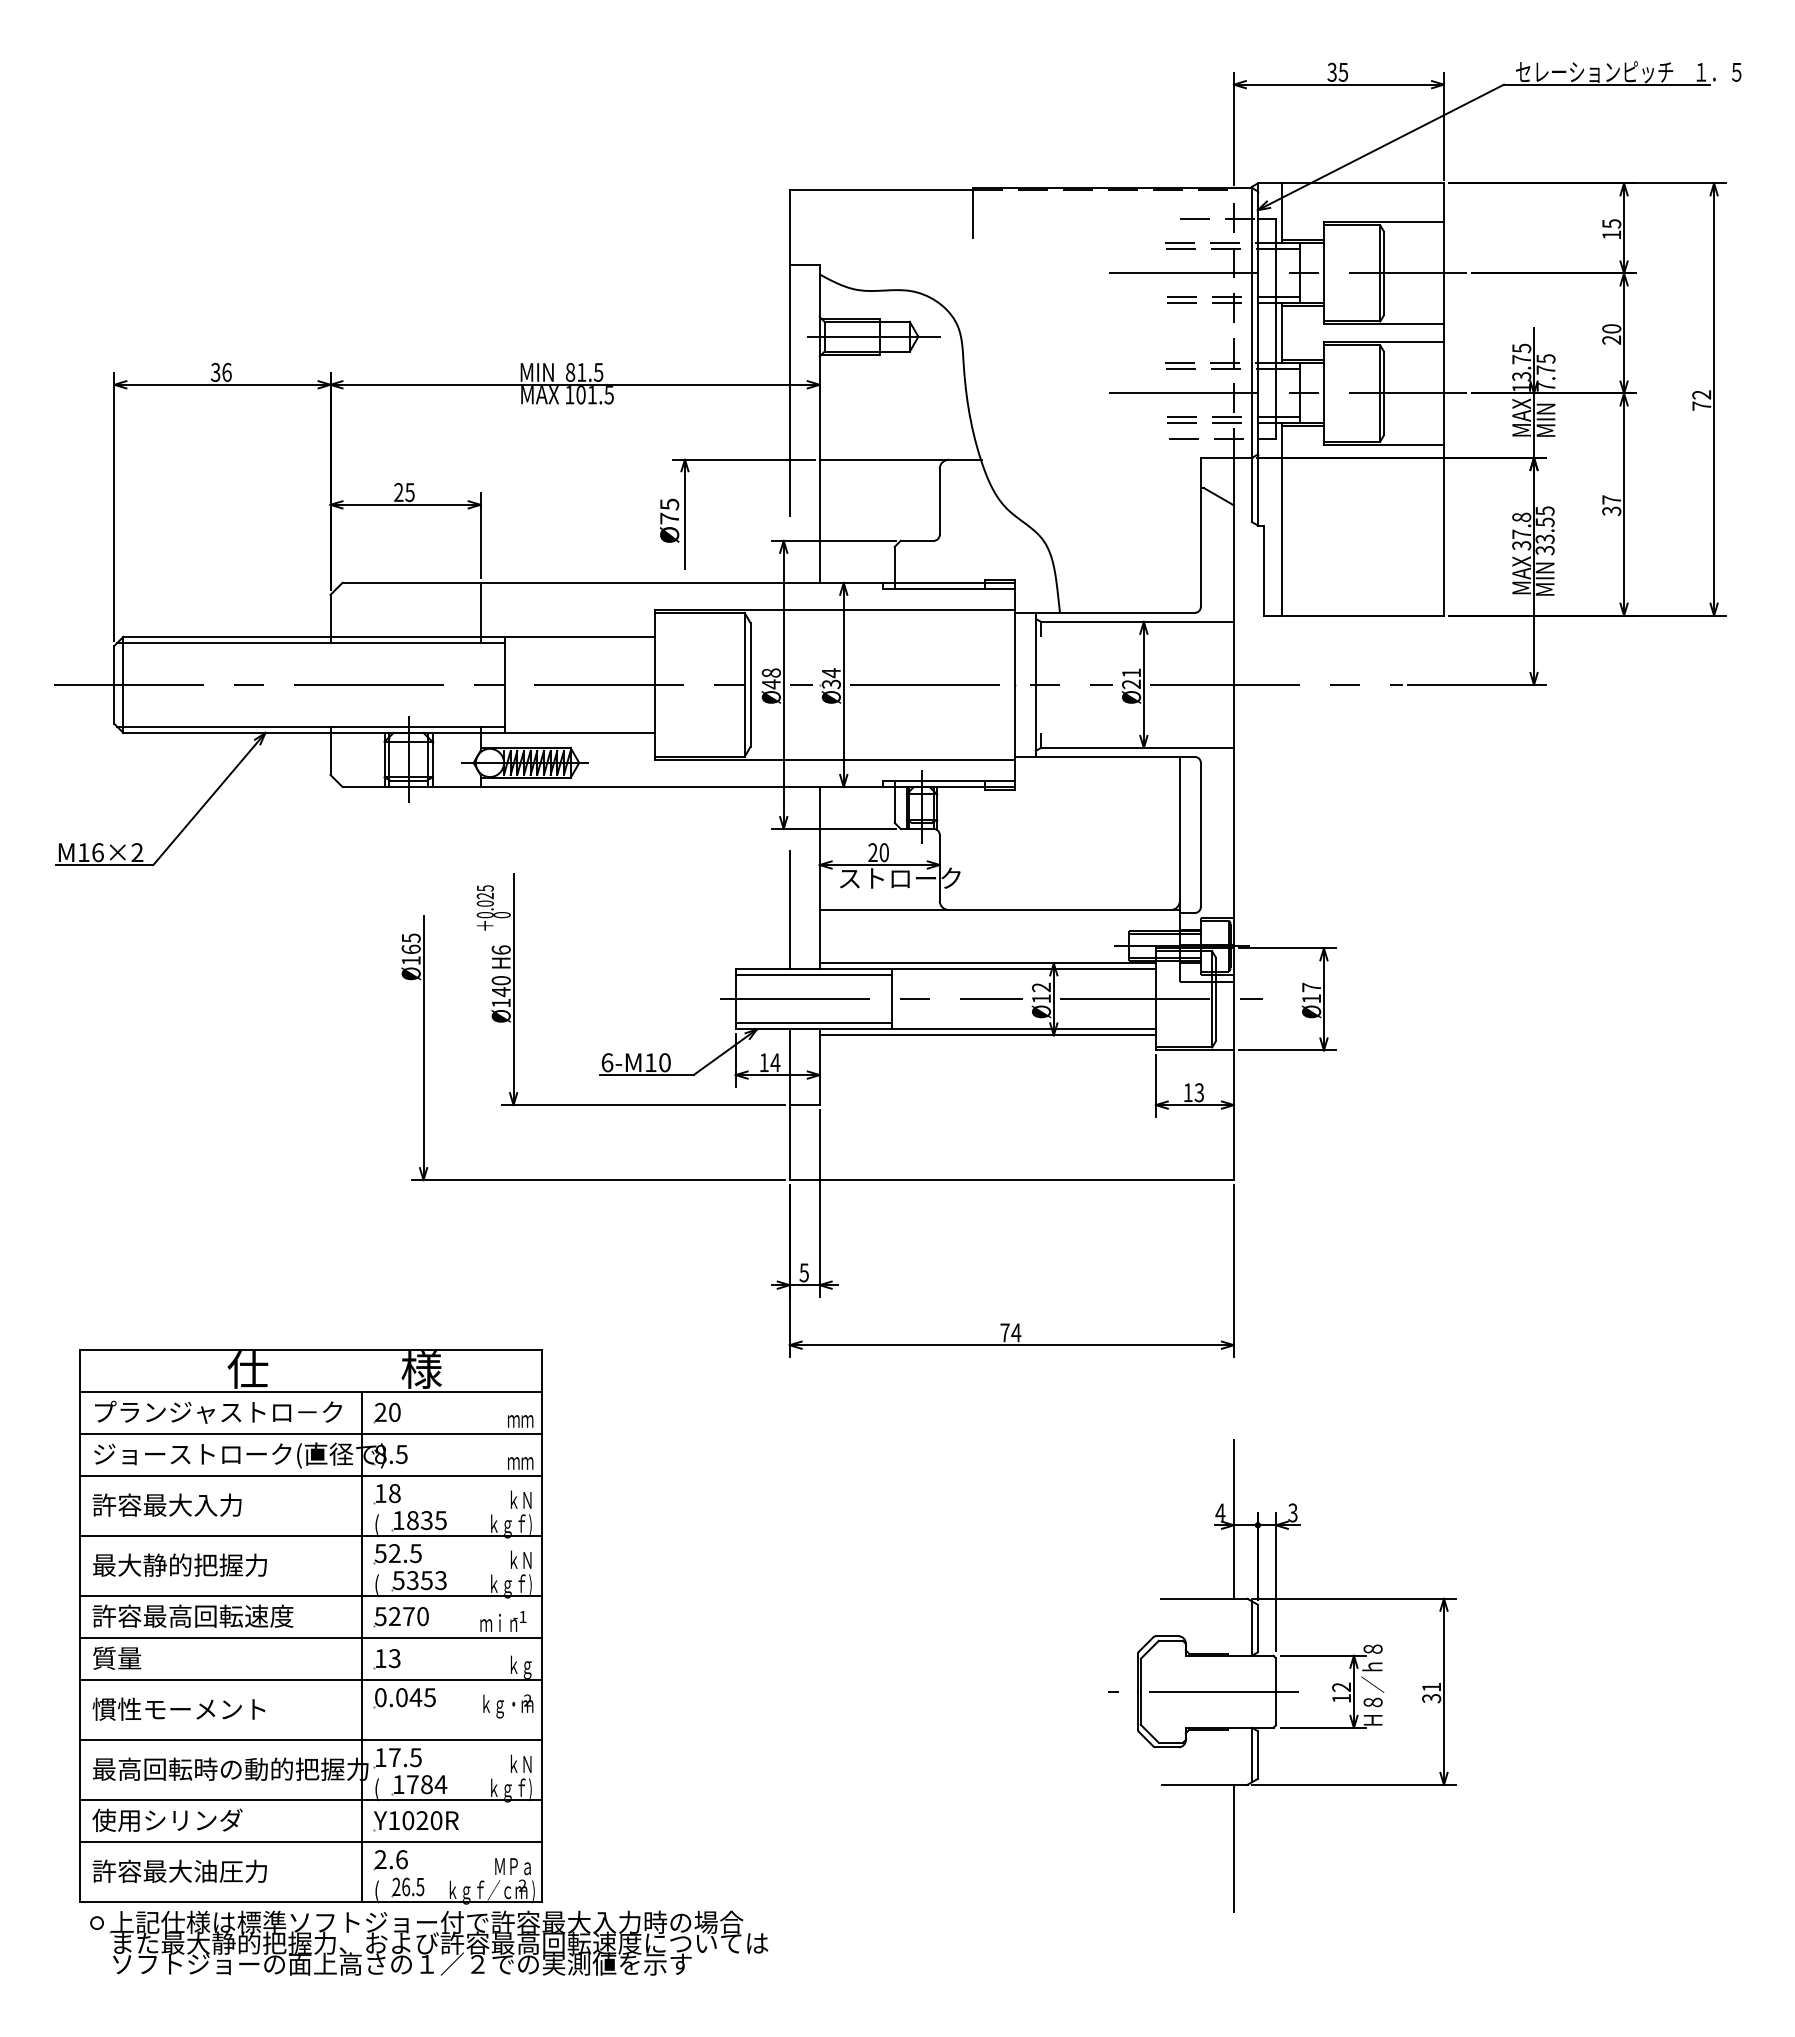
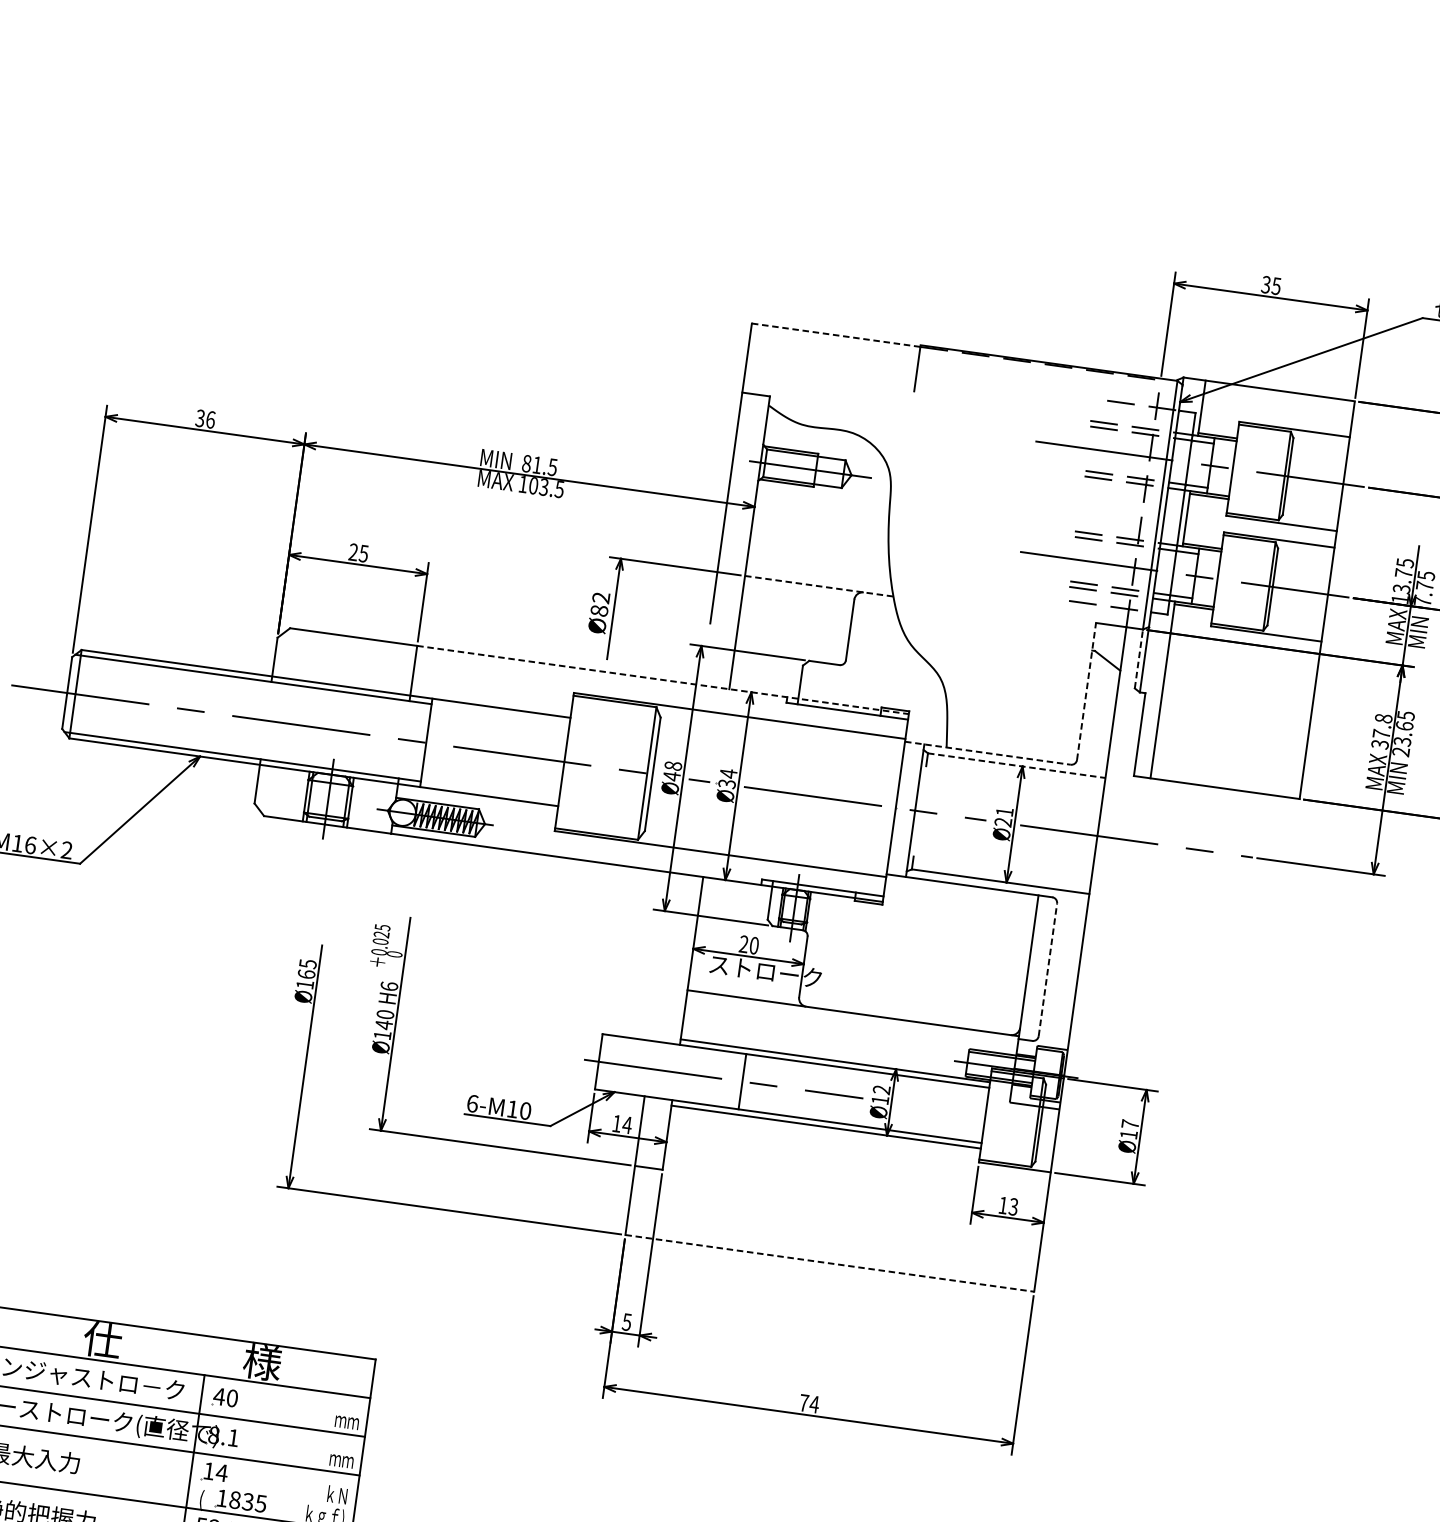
line: (881, 189) -> (836, 335), solid -> dashed
text: (591, 395) -> (543, 487), 101.5 -> 103.5
line: (901, 459) -> (820, 586), solid -> dashed
line: (1251, 489) -> (1138, 658), solid -> dashed
text: (669, 511) -> (600, 604), Ø75 -> Ø82
line: (1200, 531) -> (1086, 690), solid -> dashed
text: (1544, 536) -> (1402, 739), 33.55 -> 23.65
line: (748, 582) -> (663, 679), solid -> dashed
line: (1105, 612) -> (988, 752), solid -> dashed
line: (1137, 621) -> (1016, 765), solid -> dashed
line: (1200, 834) -> (1047, 969), solid -> dashed
line: (789, 910) -> (659, 986), removed
line: (813, 975) -> (673, 1049), removed
line: (1160, 999) -> (989, 1116), removed
line: (813, 1023) -> (667, 1093), removed
line: (1012, 1180) -> (830, 1263), solid -> dashed
text: (380, 1411) -> (219, 1395), 20 -> 40
text: (401, 1454) -> (233, 1437), 8.5 -> 8.1
text: (394, 1493) -> (221, 1472), 18 -> 14

